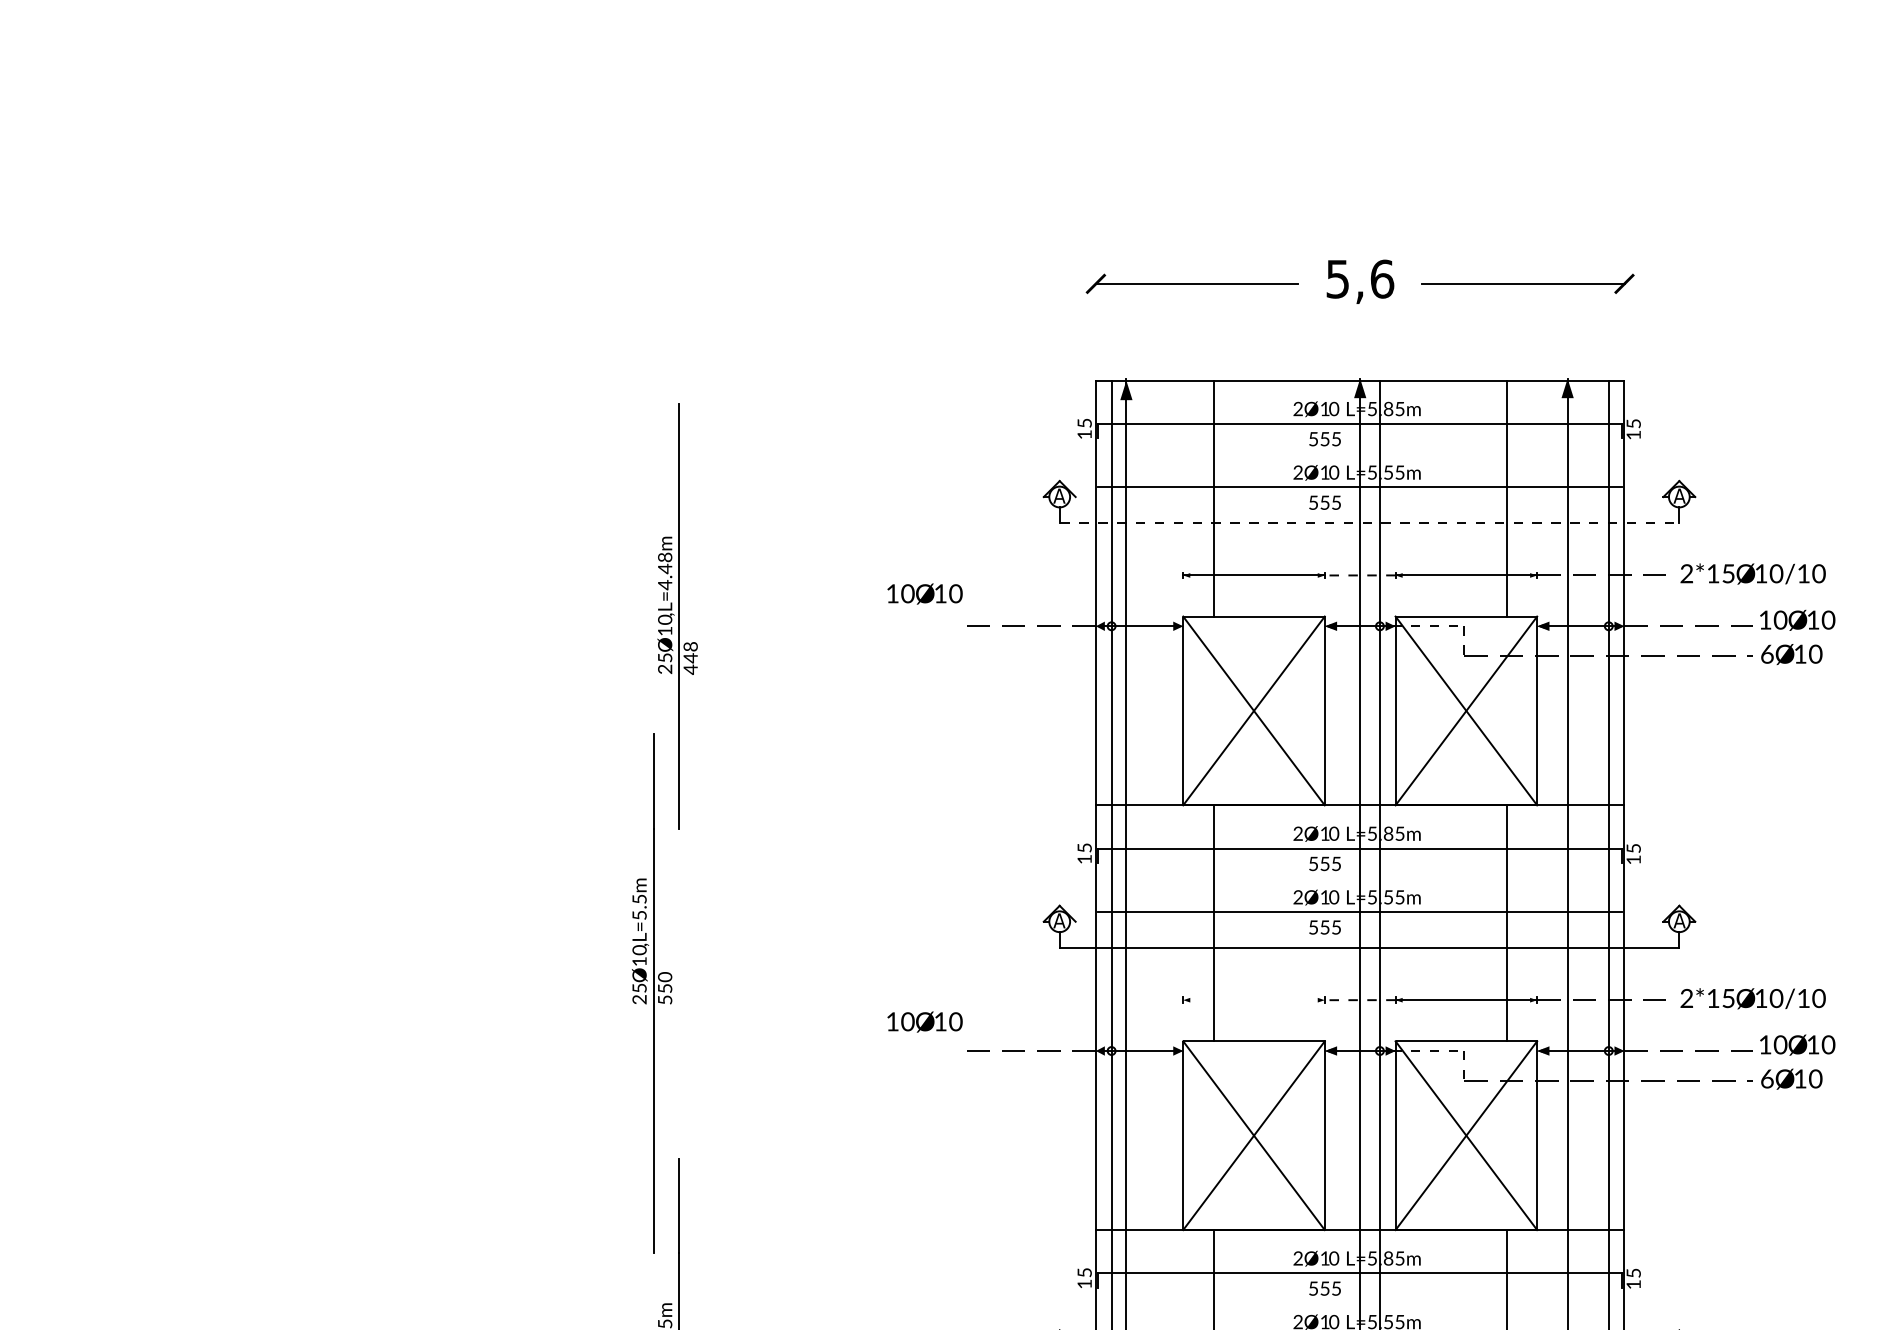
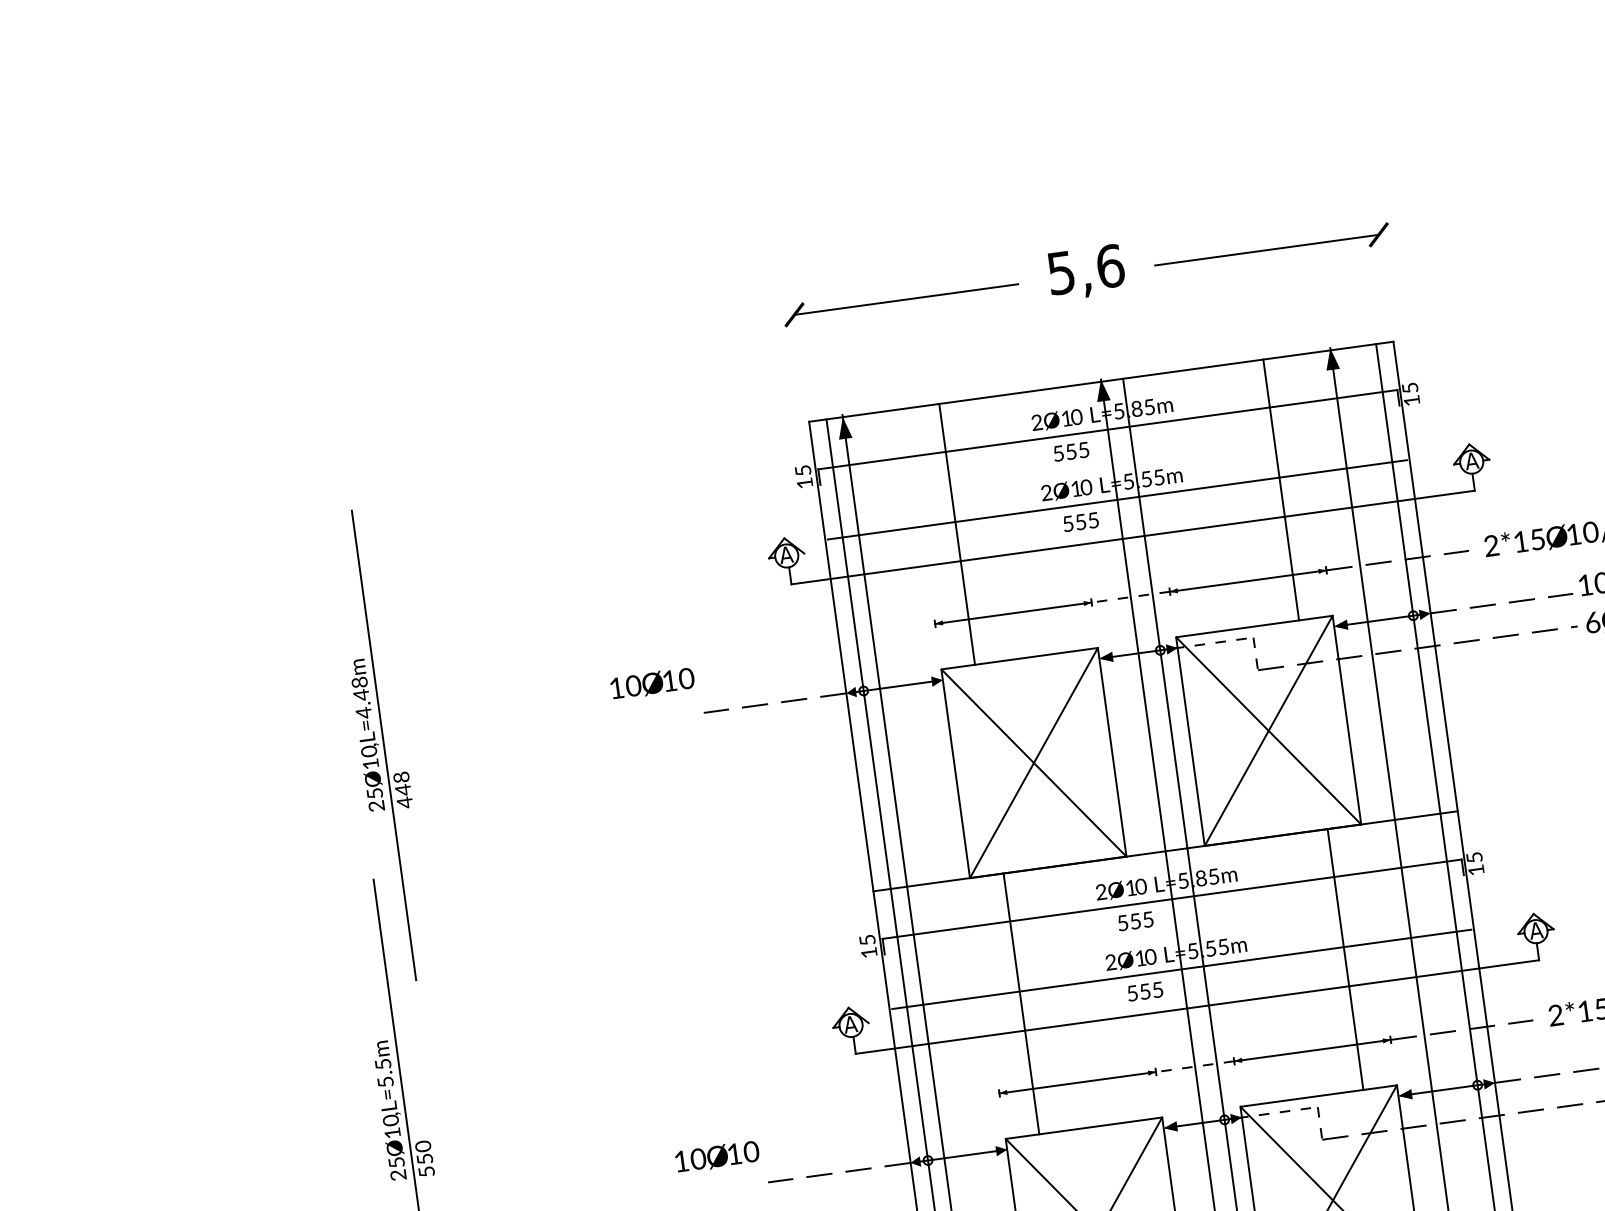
line: (1370, 522) -> (1134, 537), dashed -> solid
line: (1253, 1000) -> (1077, 1083), added

